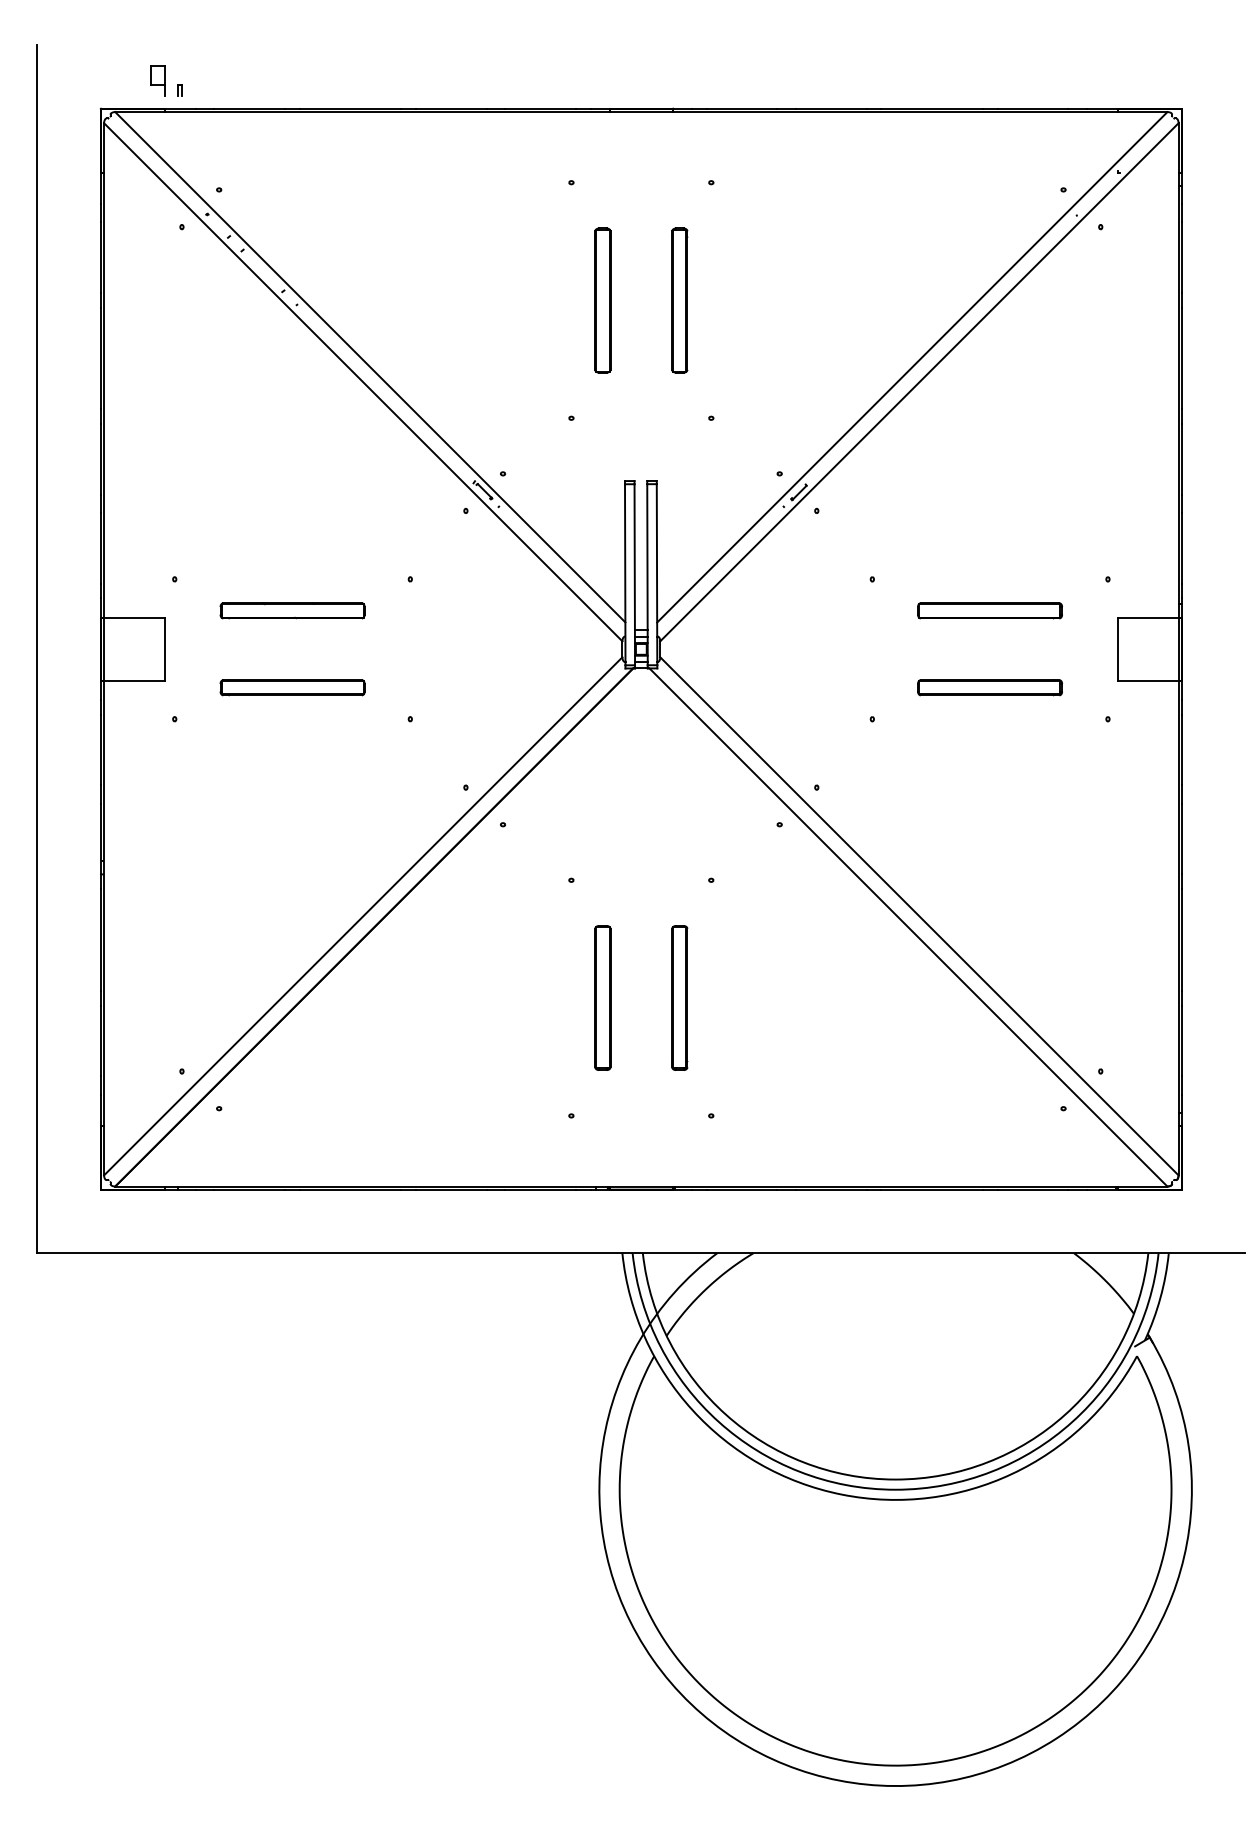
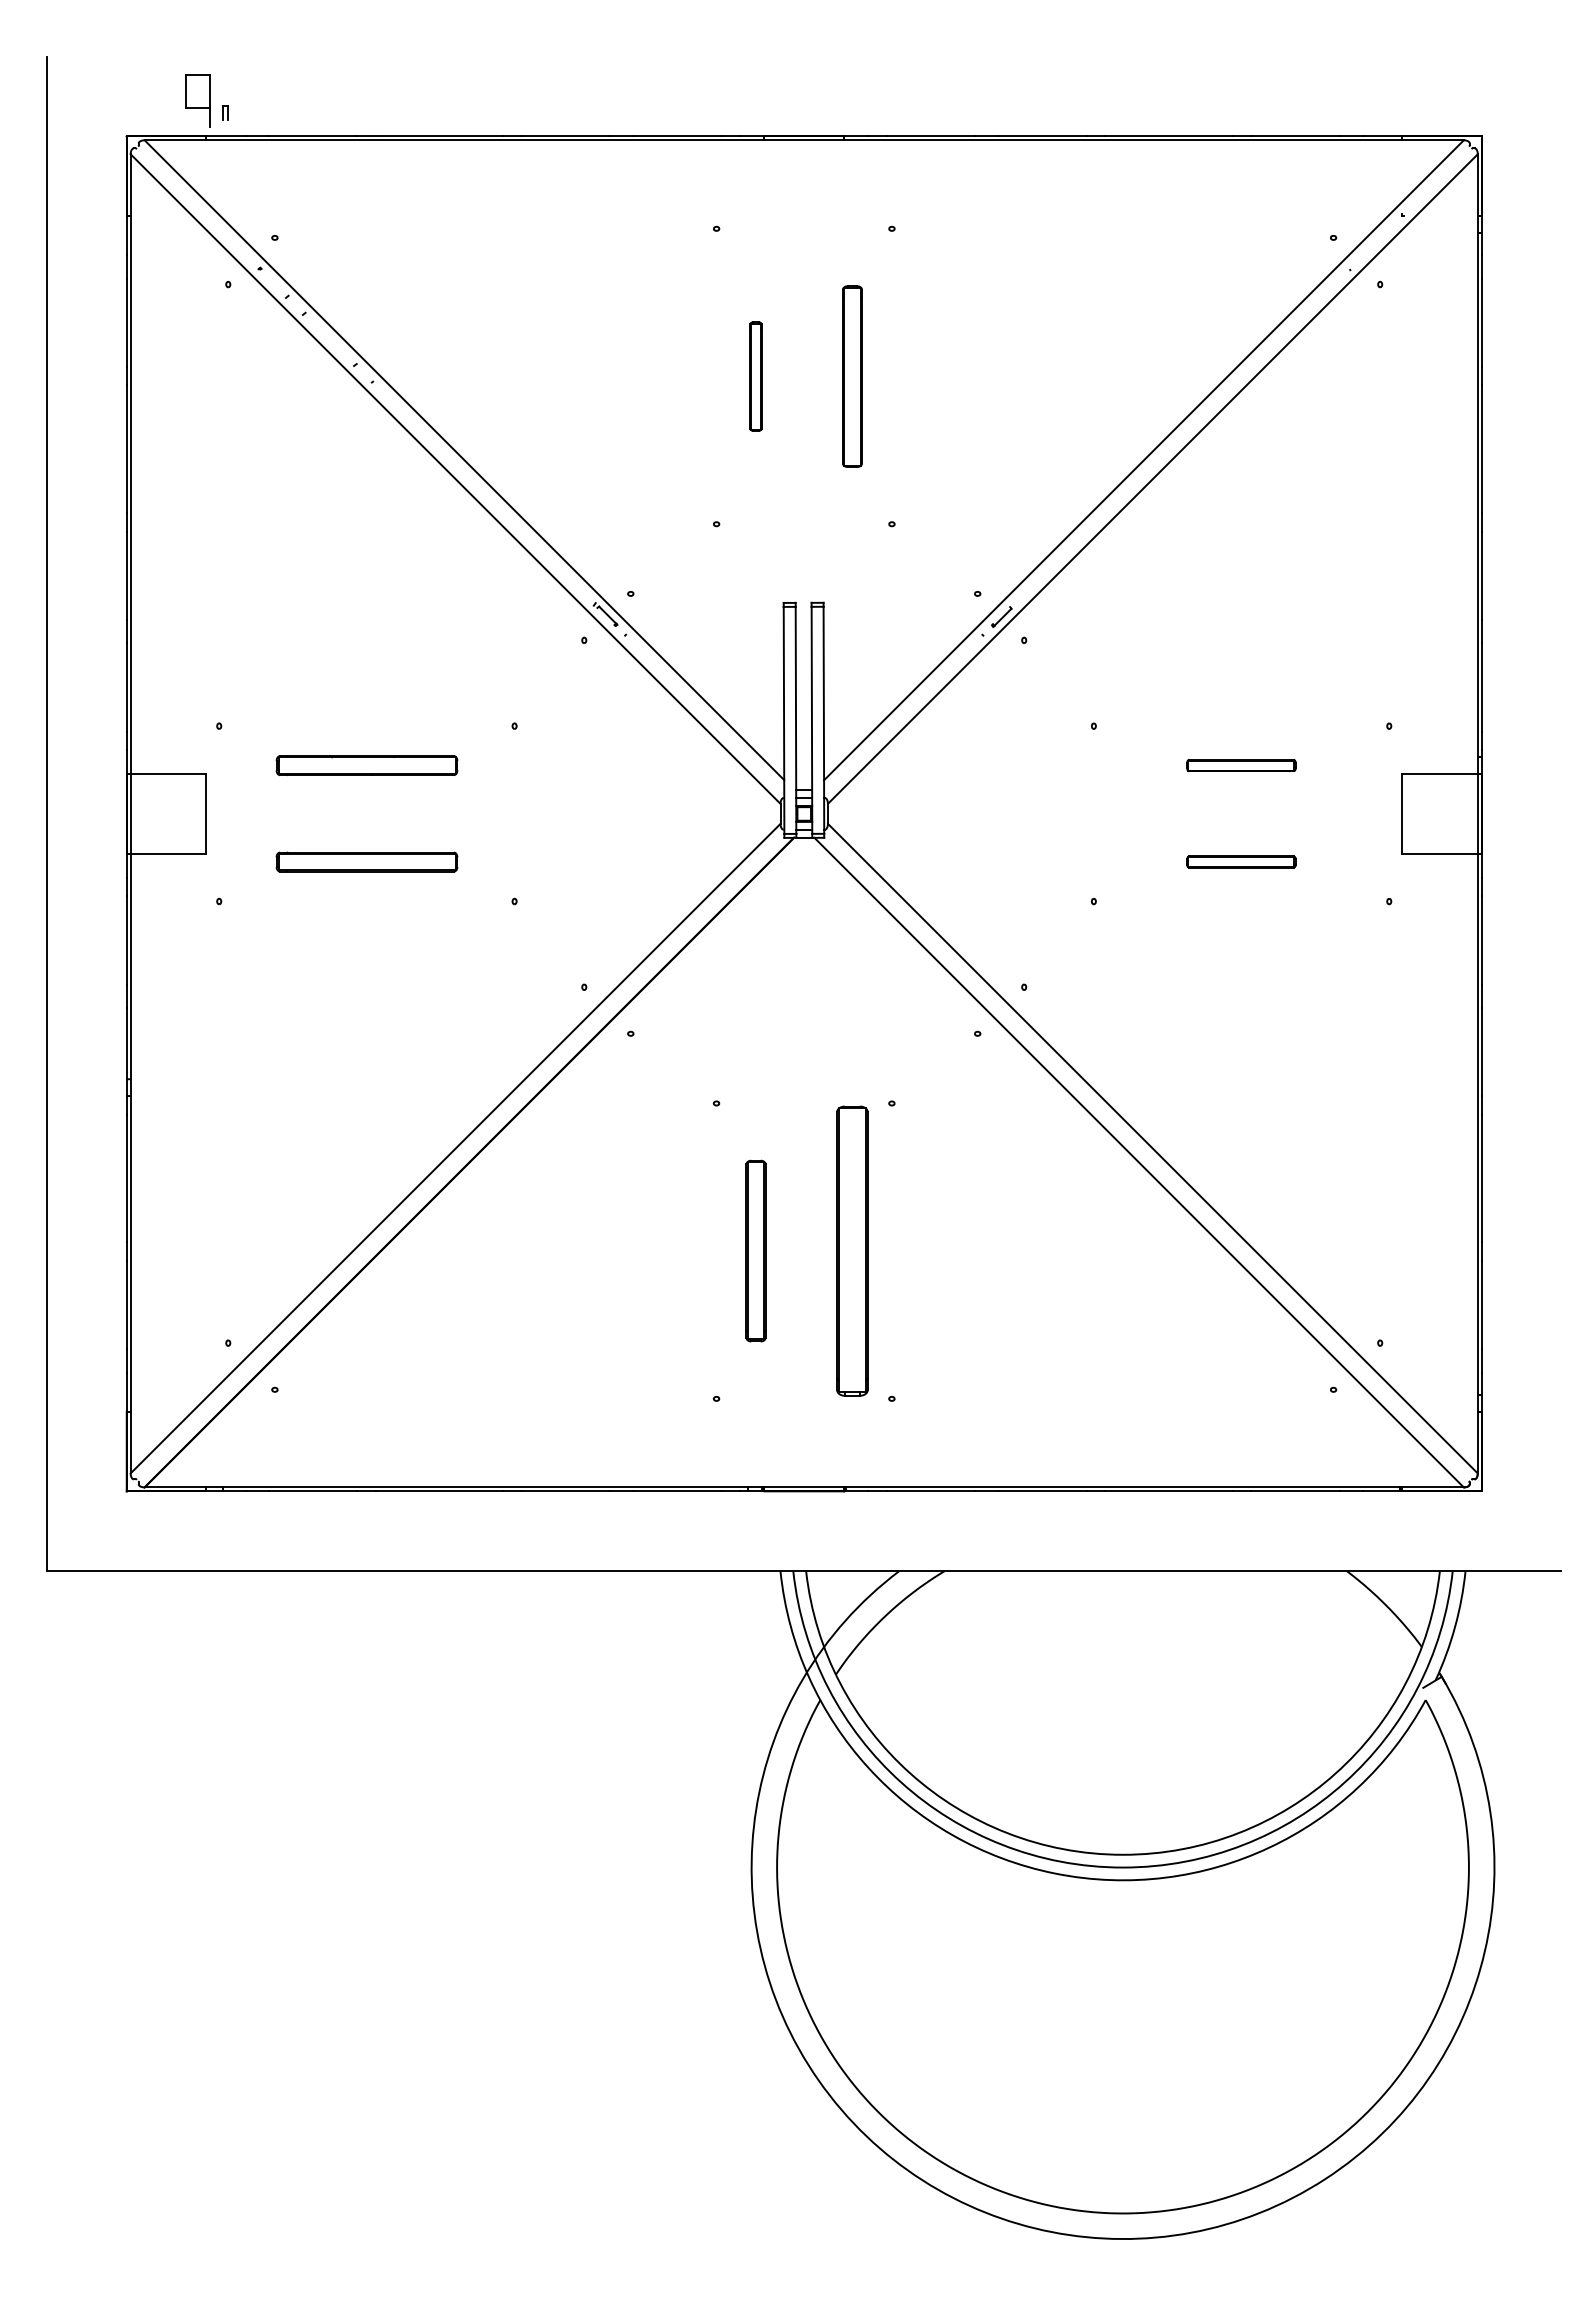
part: (157, 80) -> (197, 100), size x1.4
part: (602, 300) -> (755, 376), size x0.6
part: (990, 610) -> (1241, 765), size x0.6
part: (990, 687) -> (1241, 861), size x0.6
part: (679, 997) -> (852, 1250), size x1.6

